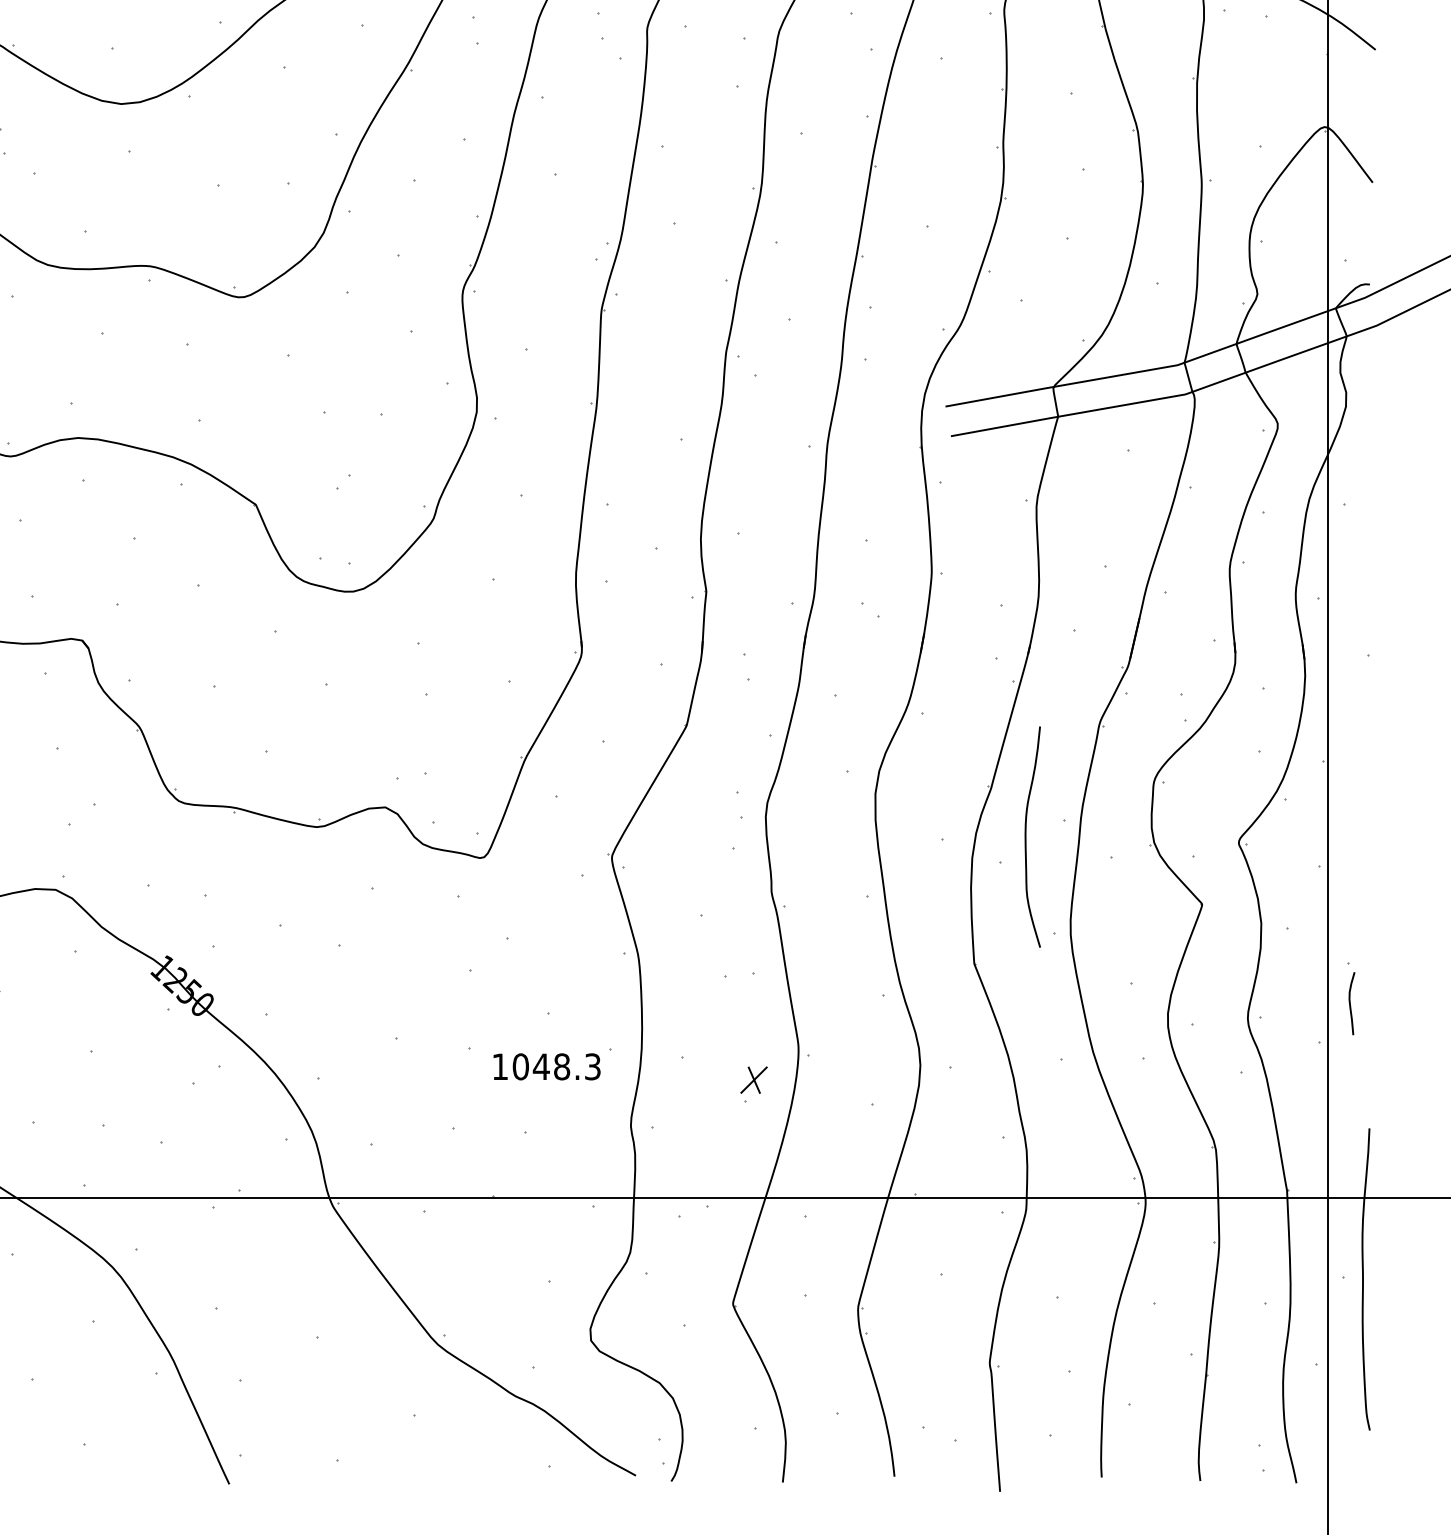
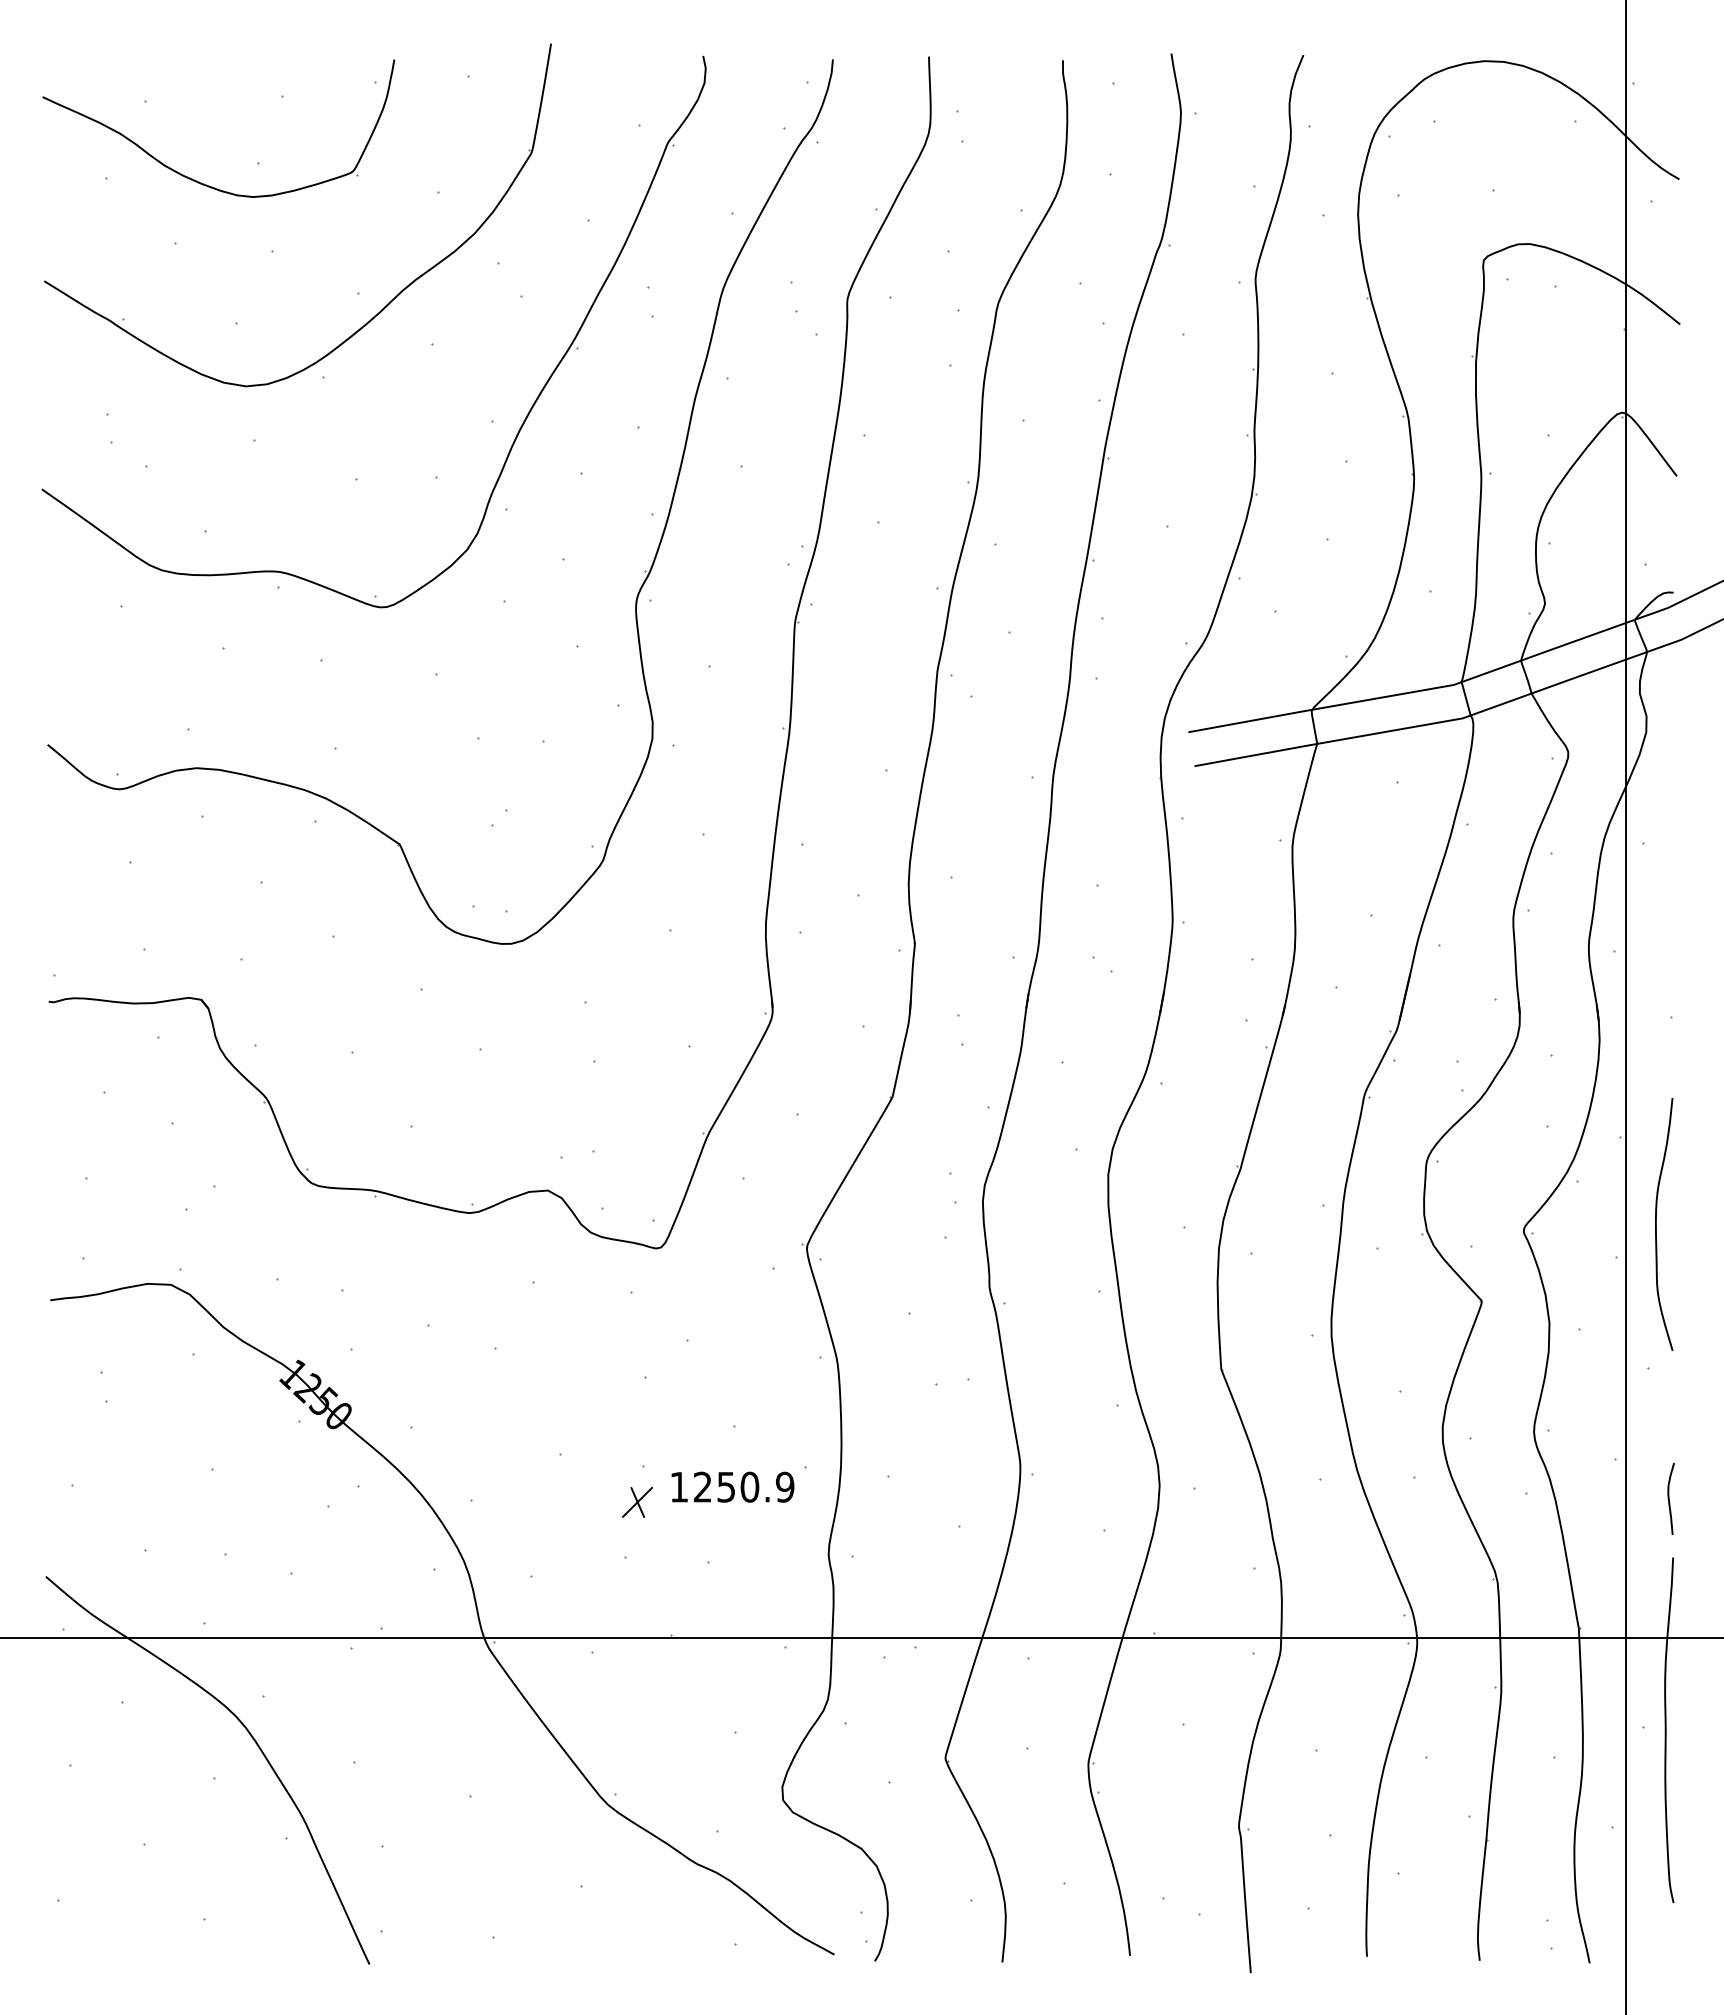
curve: (1026, 837) -> (1656, 1224), moved
curve: (1350, 1003) -> (1669, 1498), moved
text: (556, 1066) -> (743, 1486), 1048.3 -> 1250.9
part: (754, 1080) -> (637, 1502), moved

